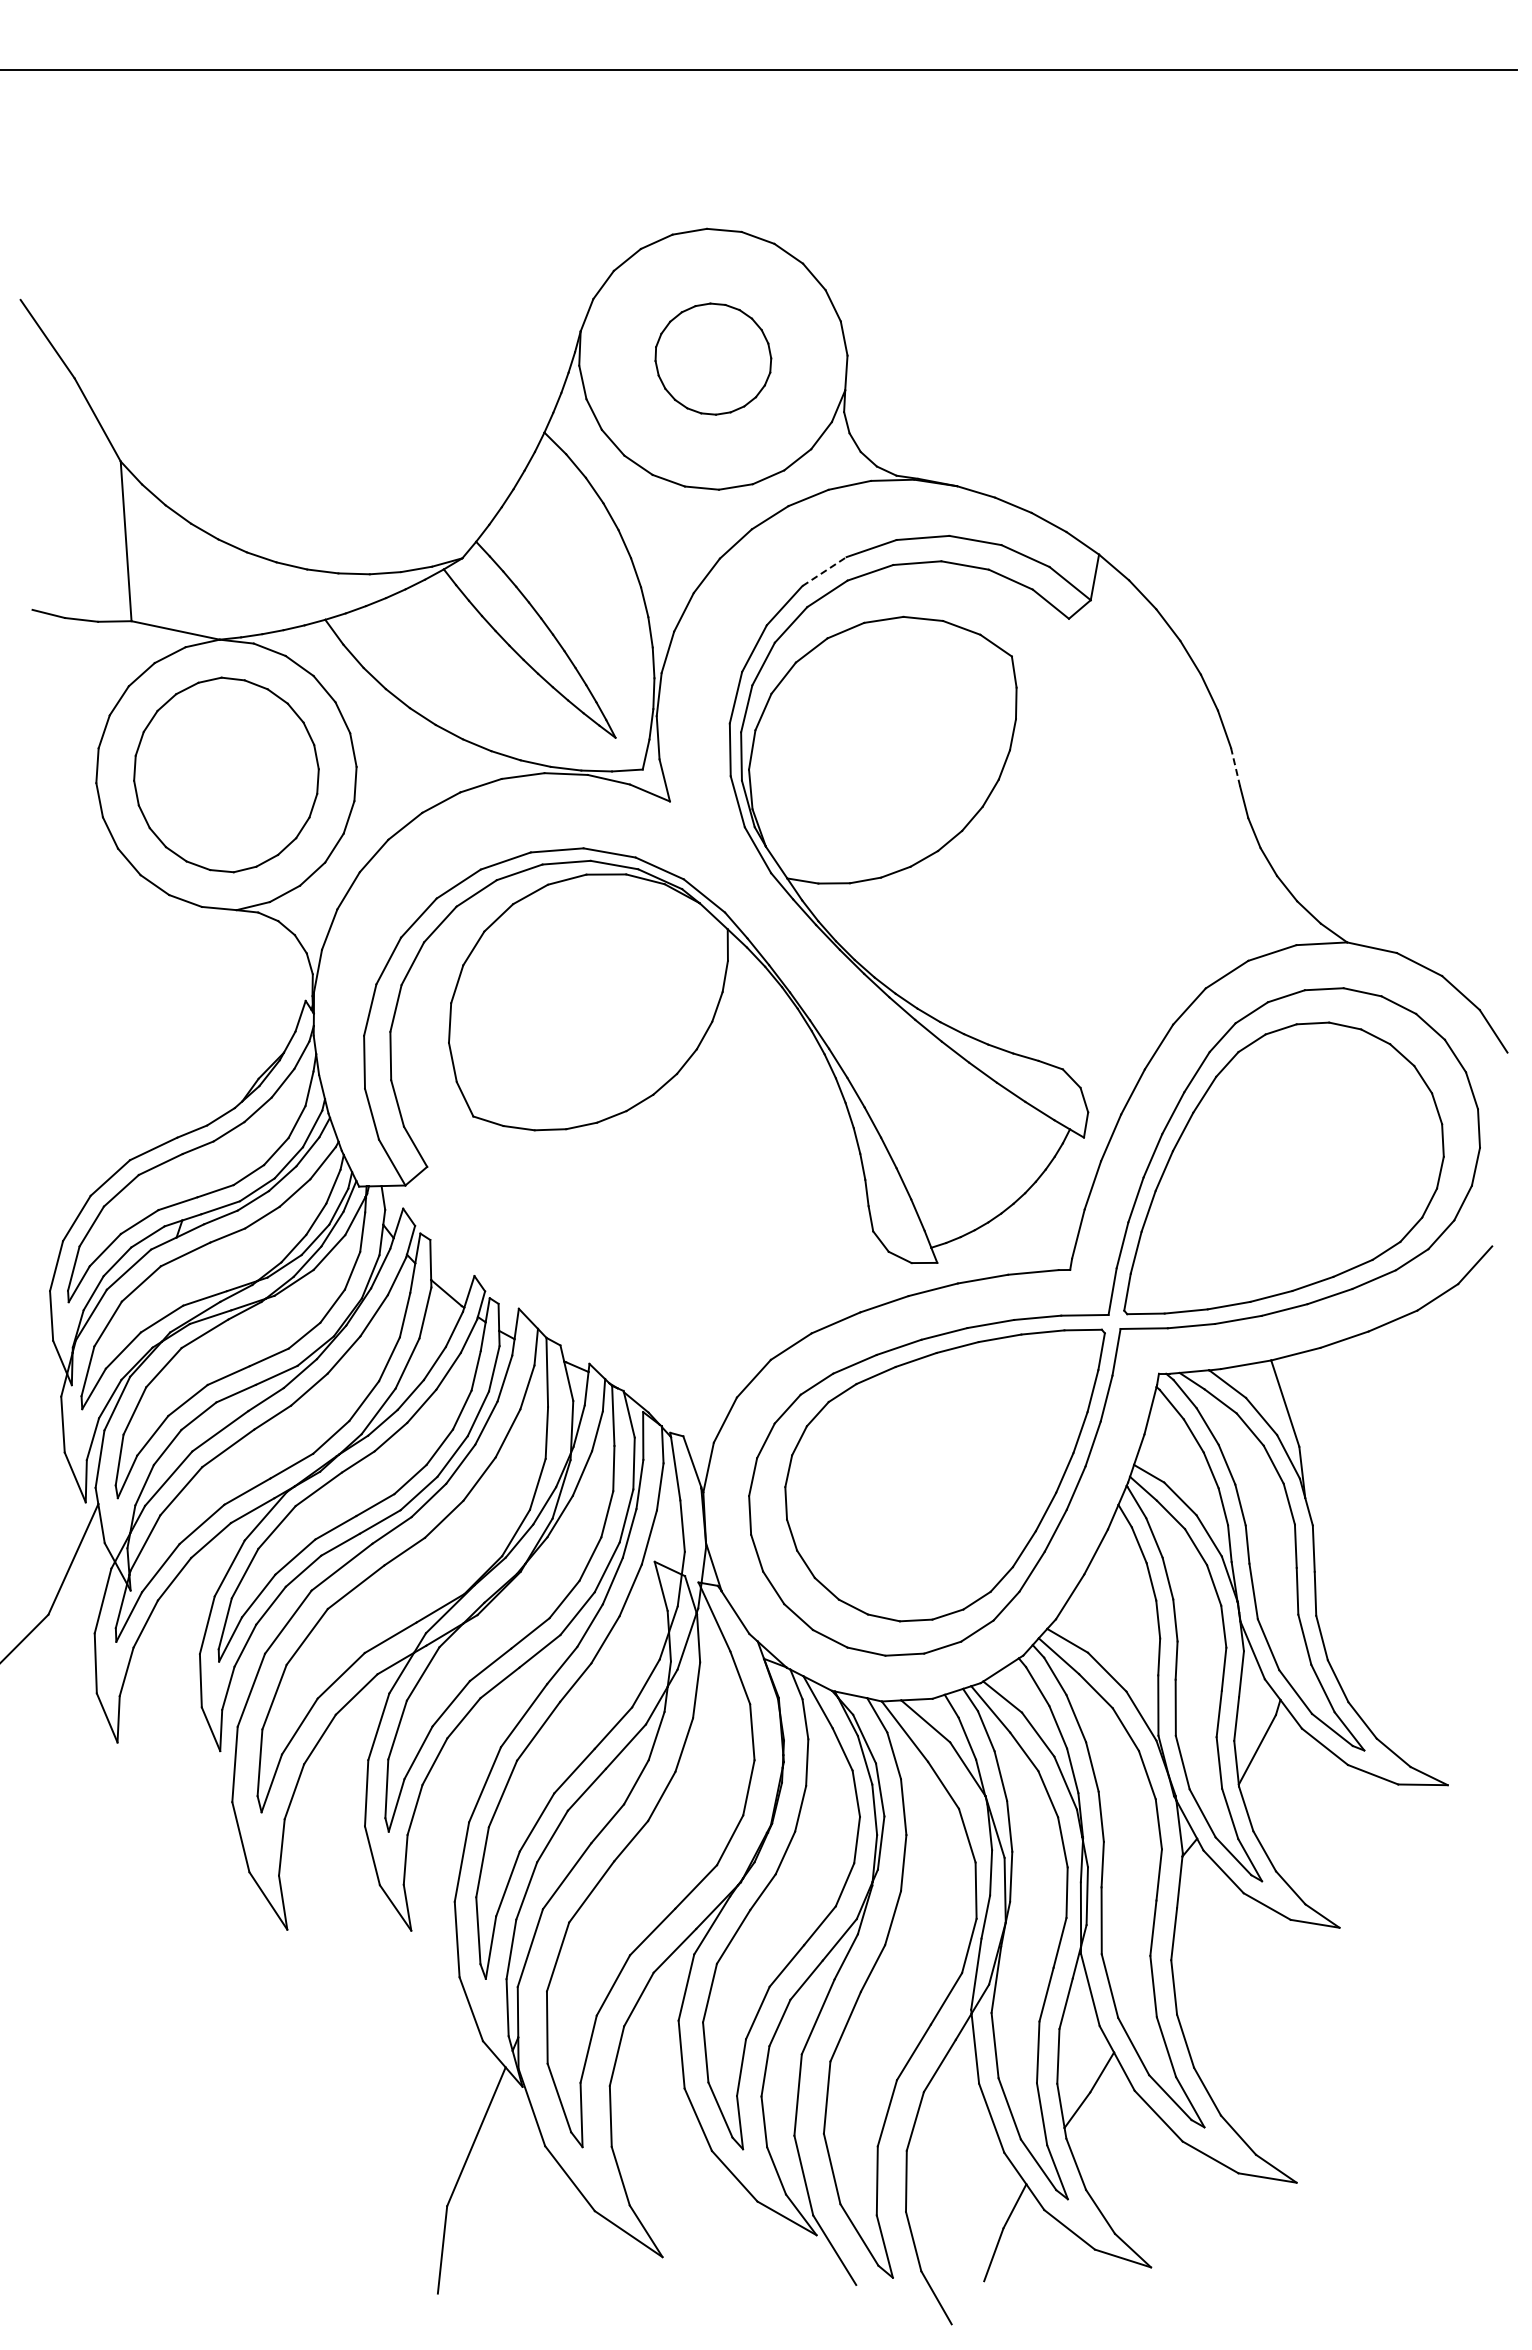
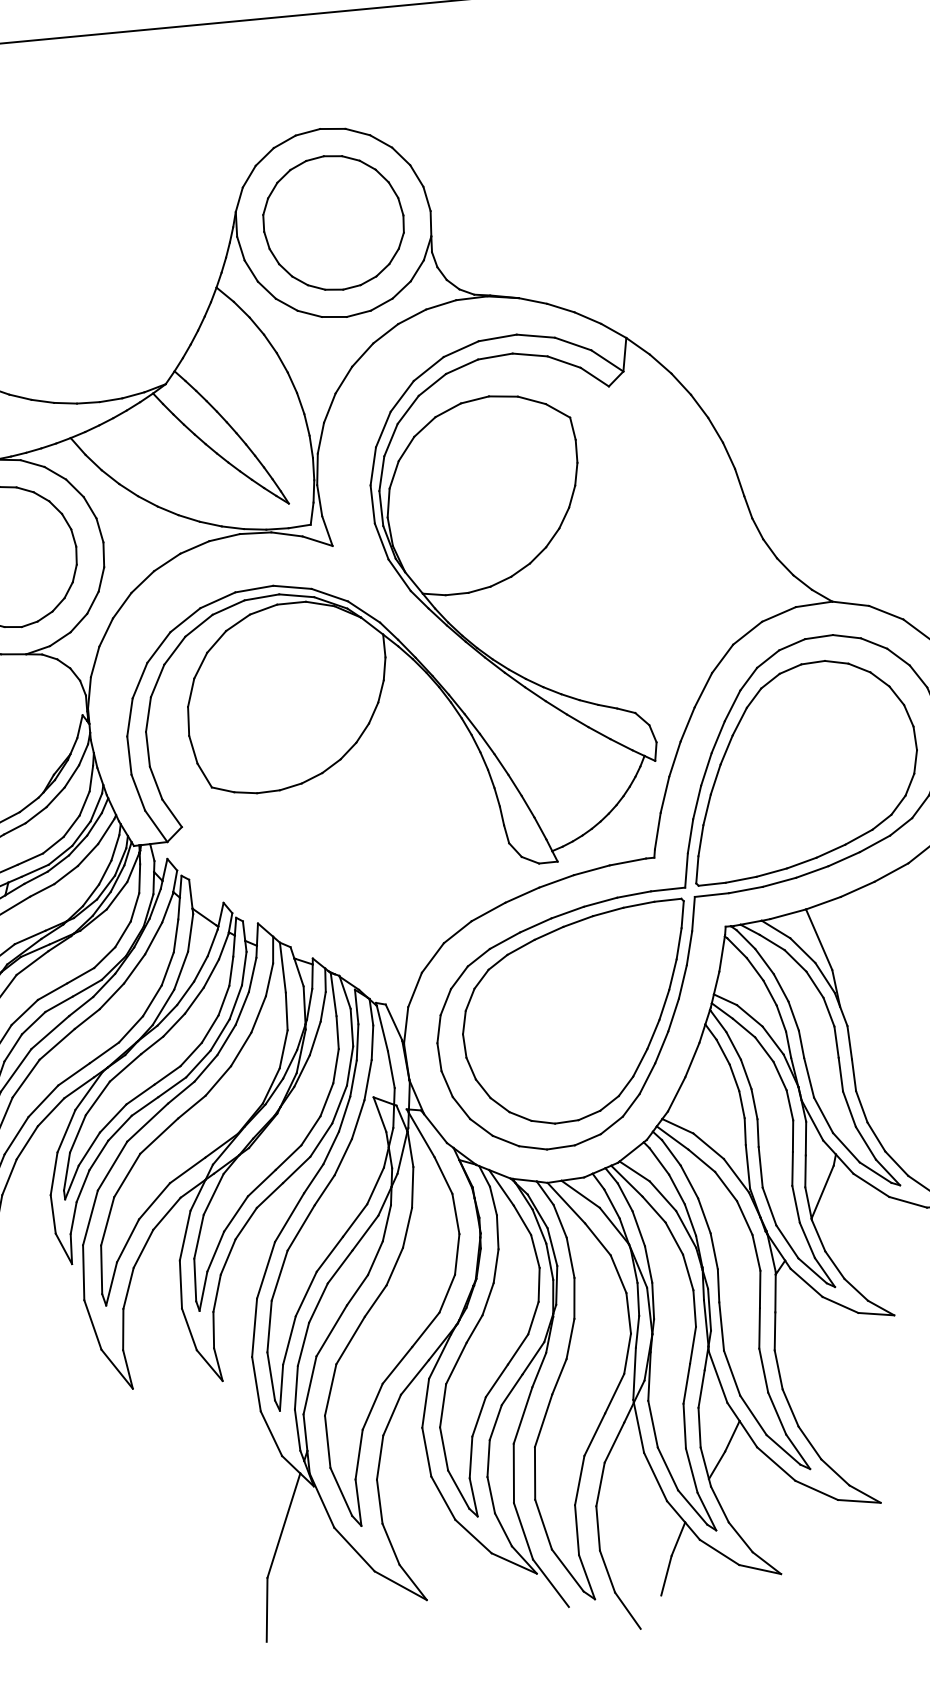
part: (713, 358) -> (333, 222), size x1.67
line: (824, 571) -> (428, 368), dashed -> solid
line: (1235, 767) -> (739, 482), dashed -> solid

